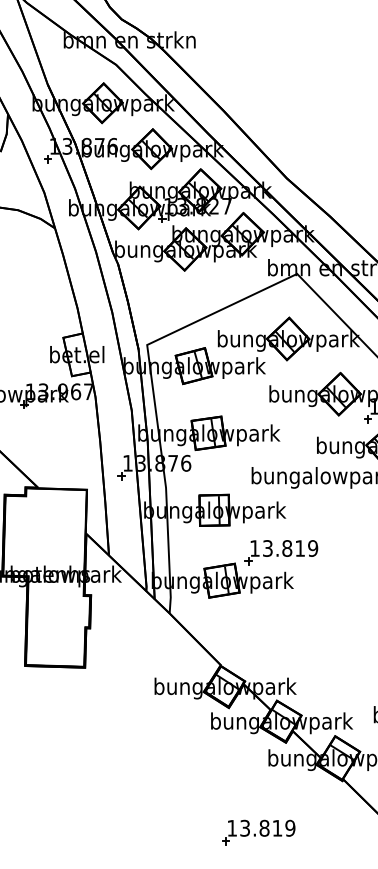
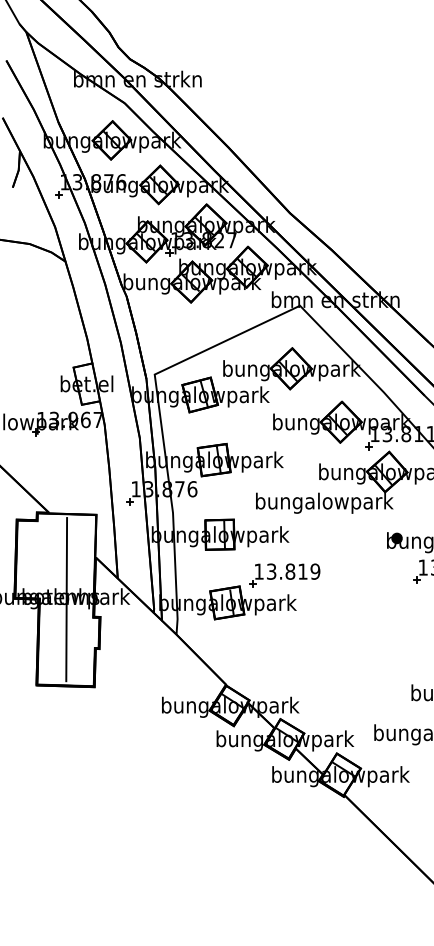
line: (56, 577) -> (66, 599), added
part: (258, 832) -> (262, 846), removed

